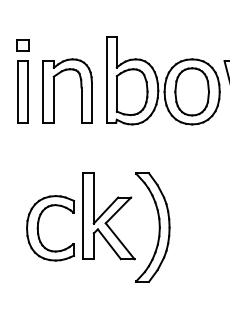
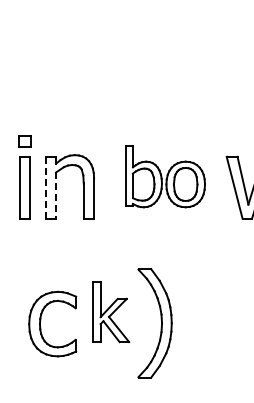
part: (163, 80) -> (165, 176), size x0.7
line: (43, 91) -> (45, 187), solid -> dashed
line: (54, 99) -> (56, 195), solid -> dashed
part: (109, 215) -> (111, 311), size x0.7

